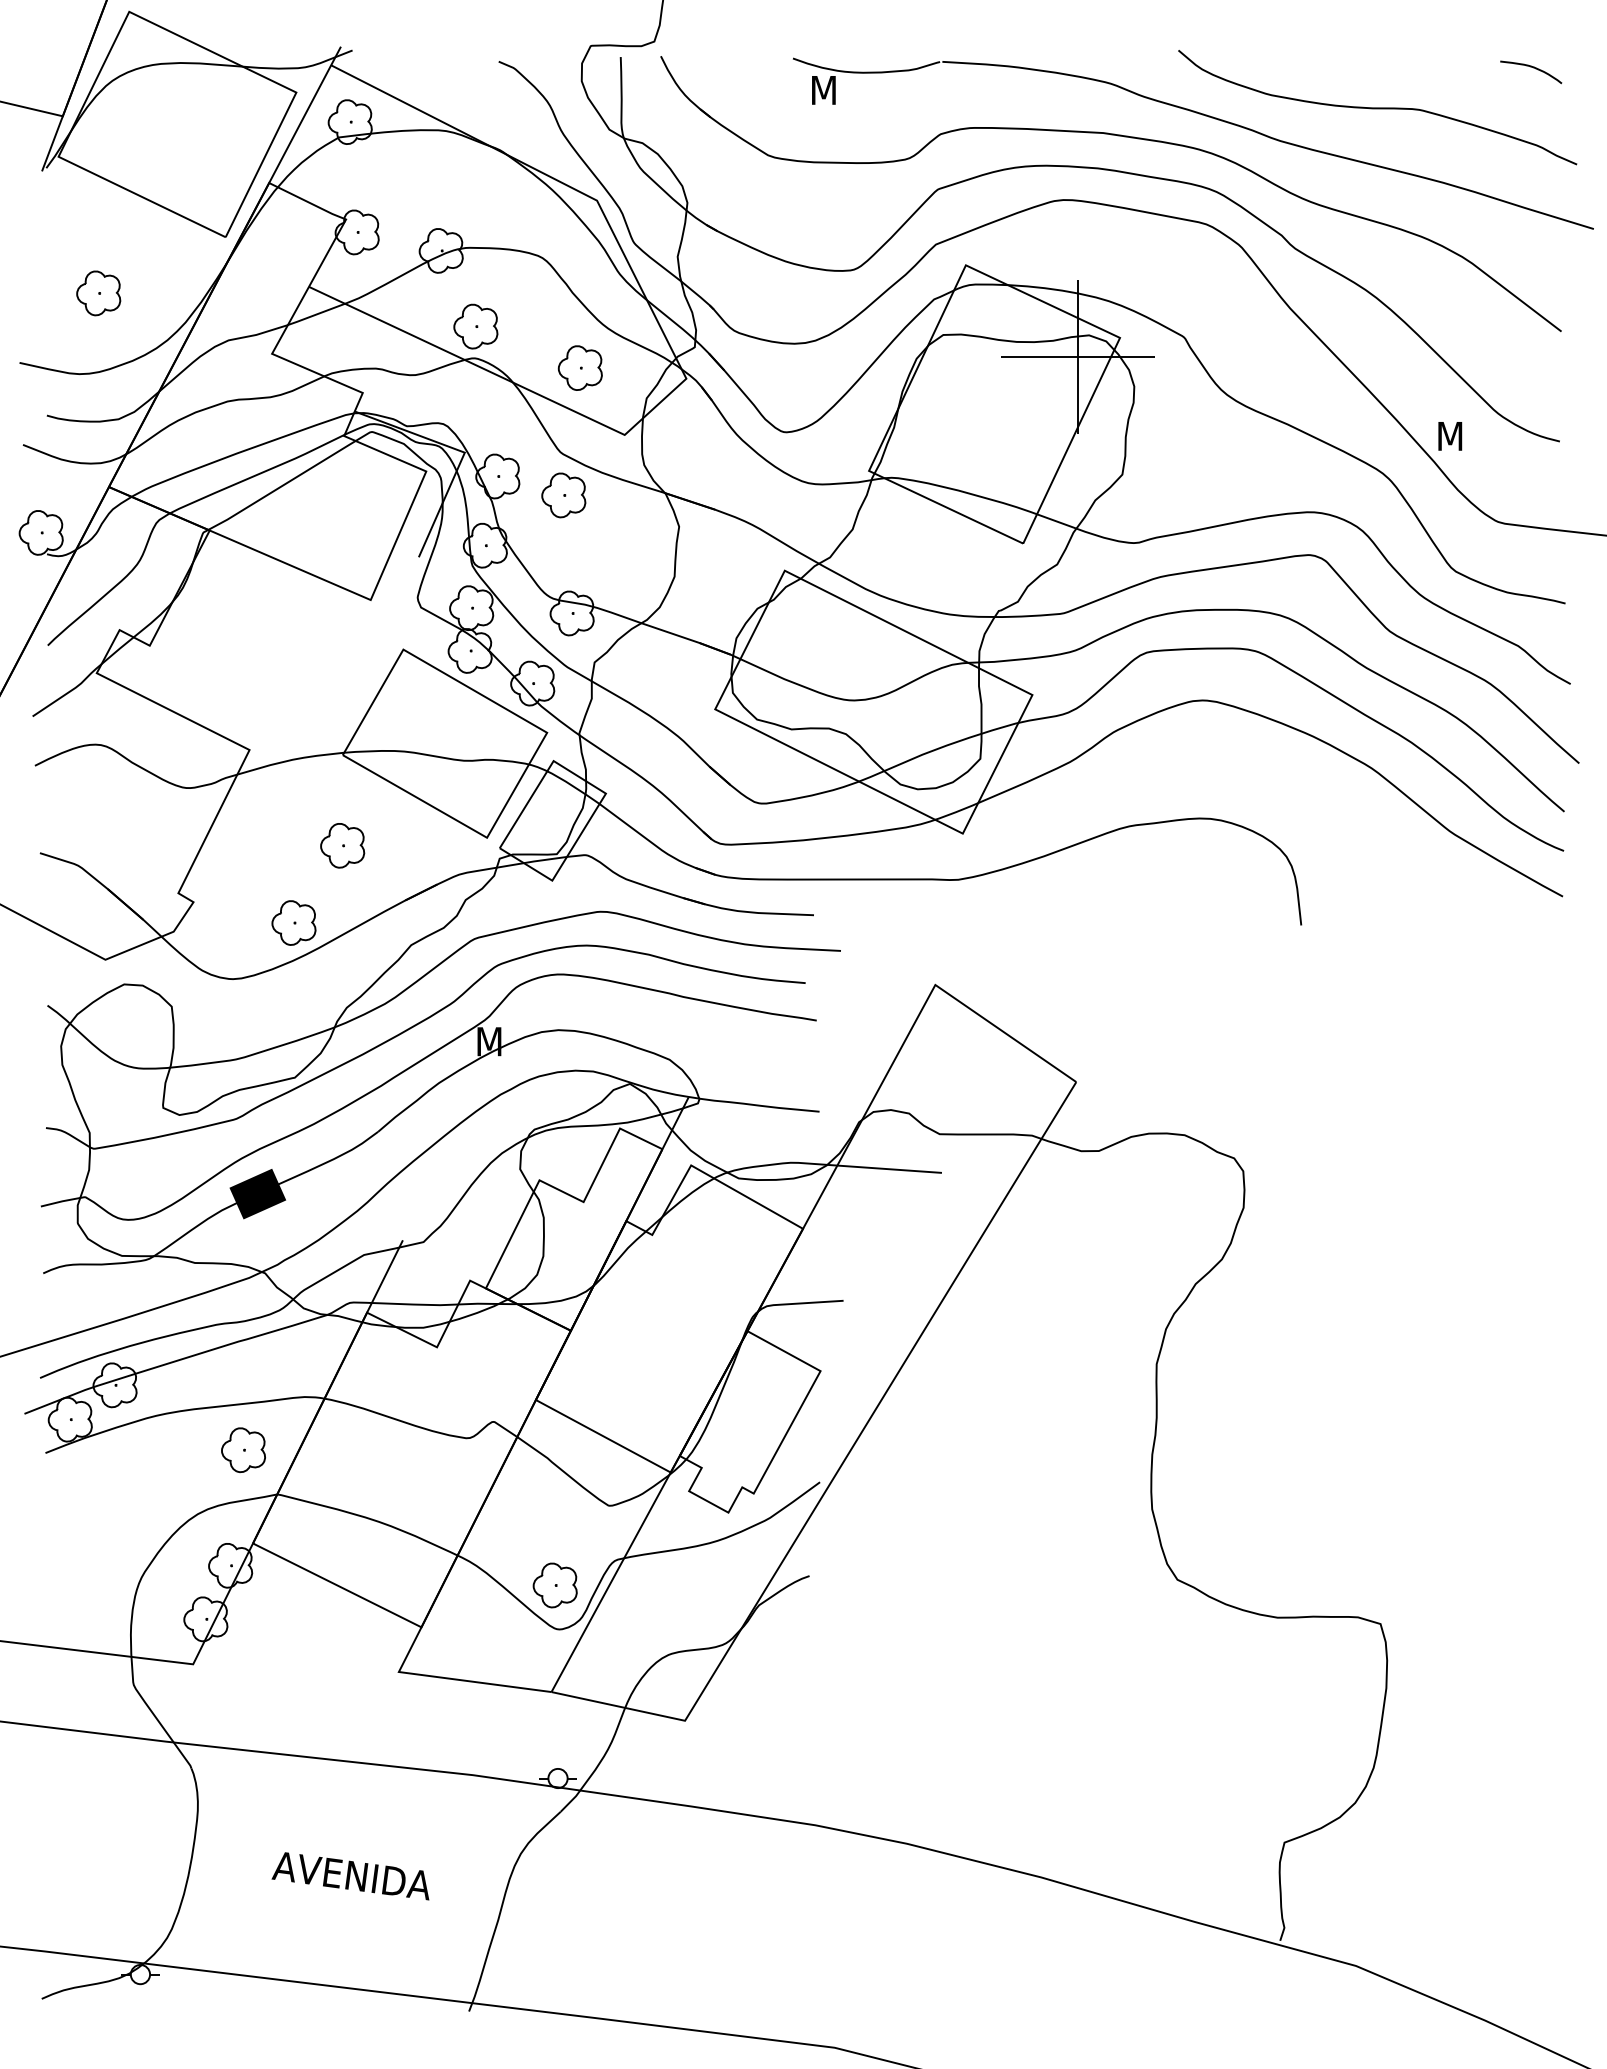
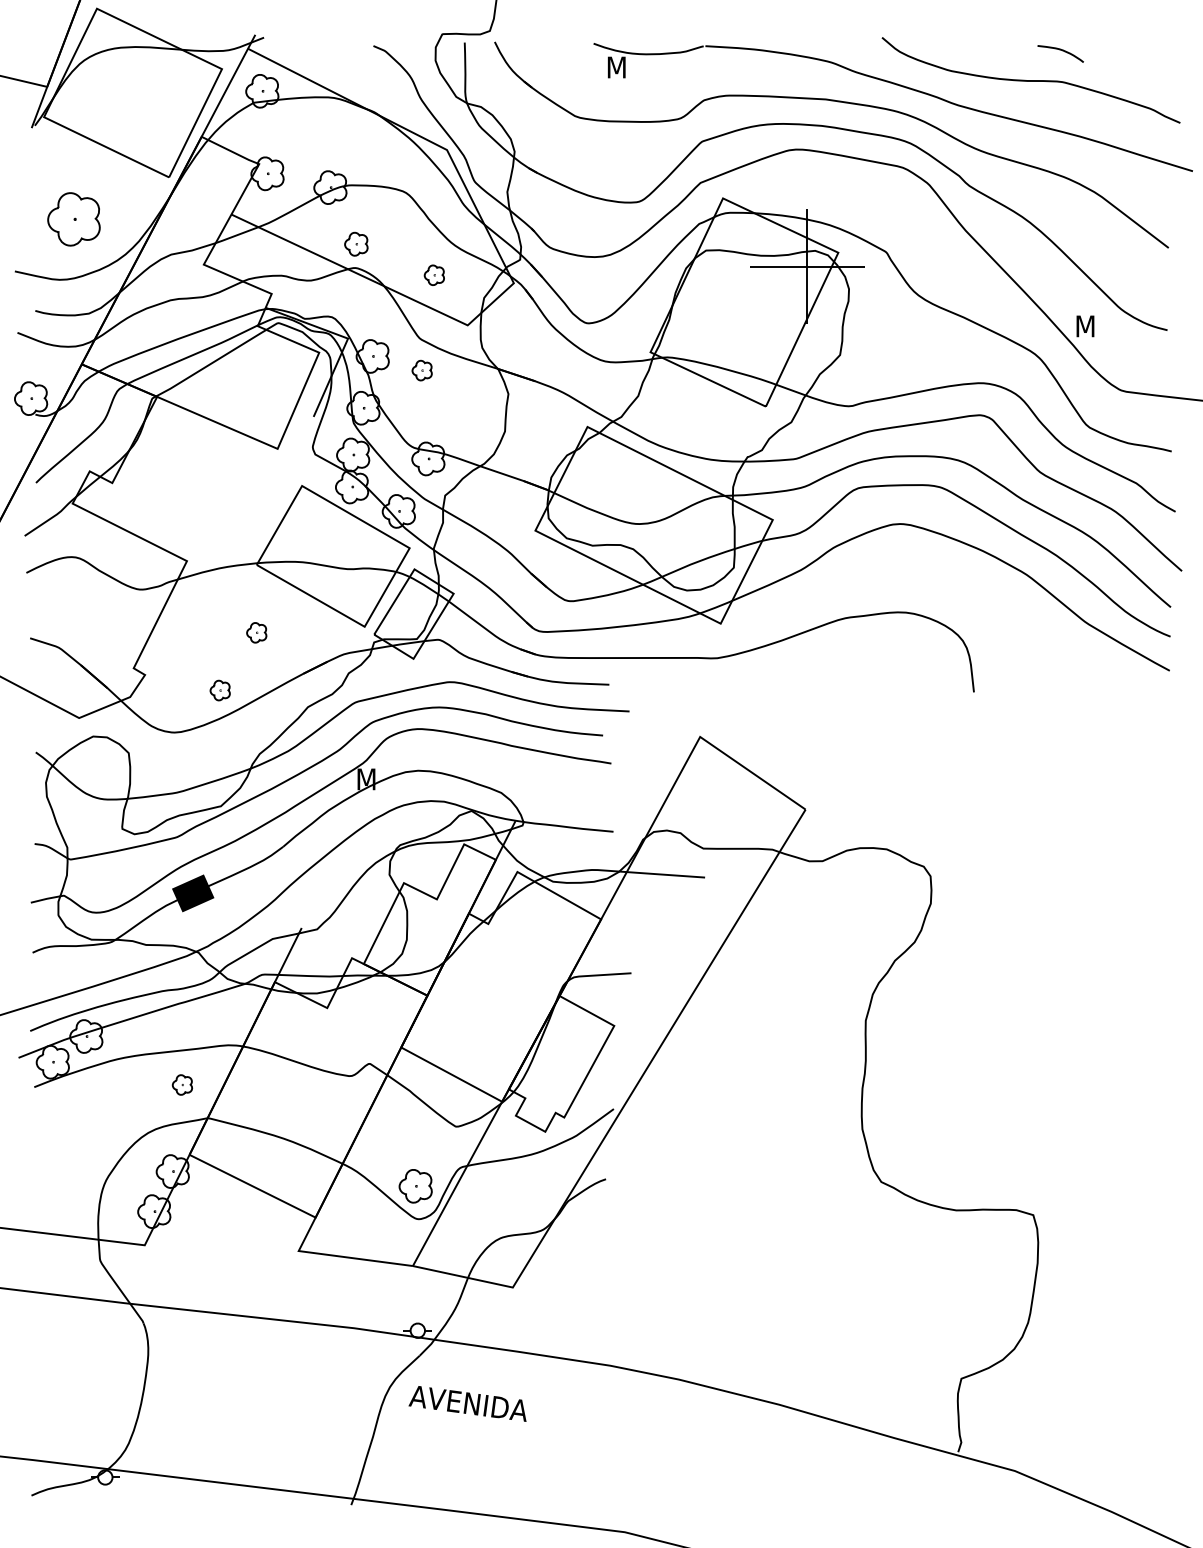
curve: (1533, 68) -> (1062, 51), moved
part: (98, 293) -> (73, 219), size x1.6
part: (475, 326) -> (356, 244), size x0.7
part: (579, 367) -> (433, 274), size x0.6
part: (563, 495) -> (421, 370), size x0.6
part: (342, 845) -> (256, 632), size x0.6
part: (293, 922) -> (219, 690), size x0.6
part: (243, 1449) -> (182, 1084), size x0.6
text: (350, 1876) -> (467, 1404), moved

